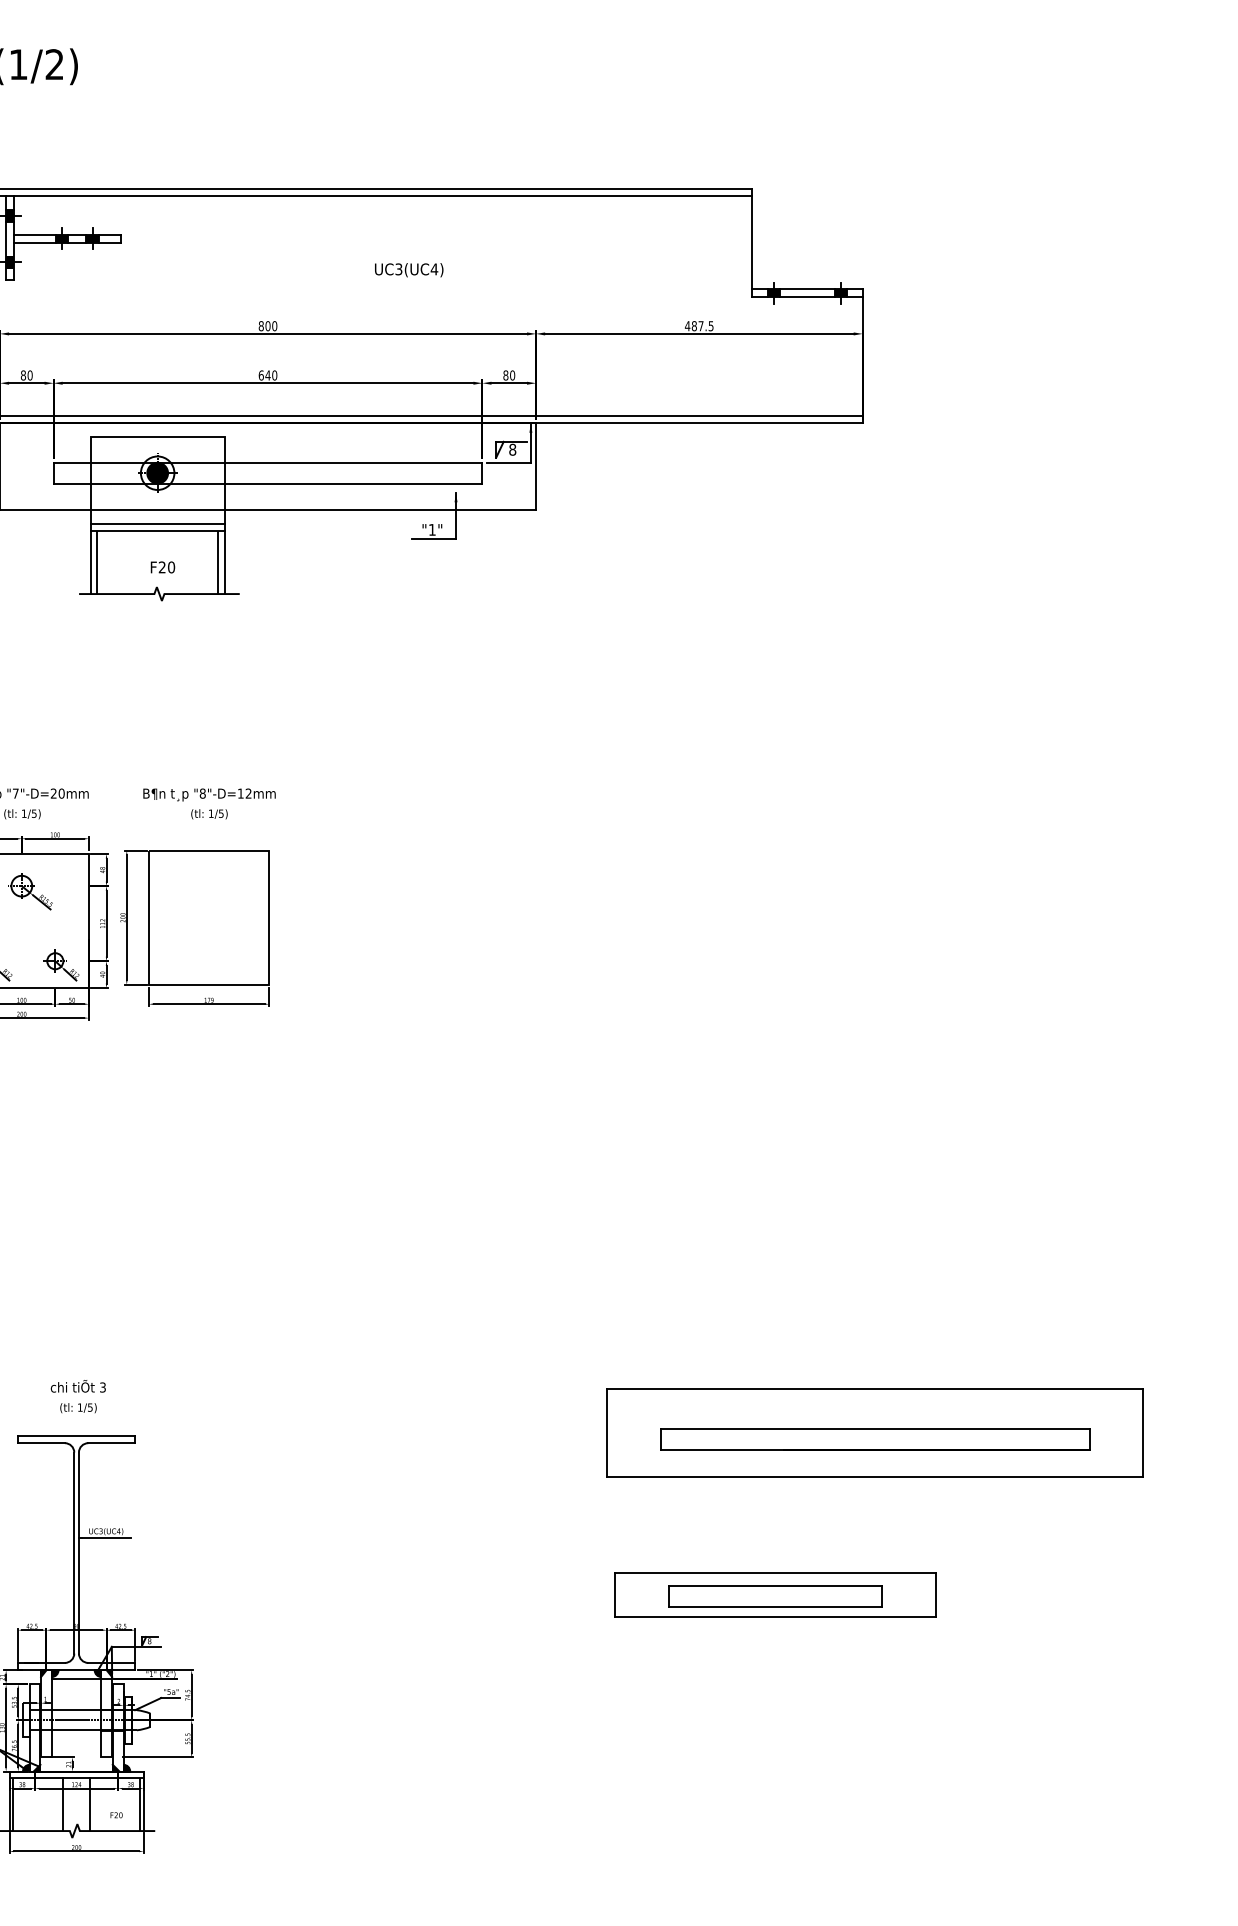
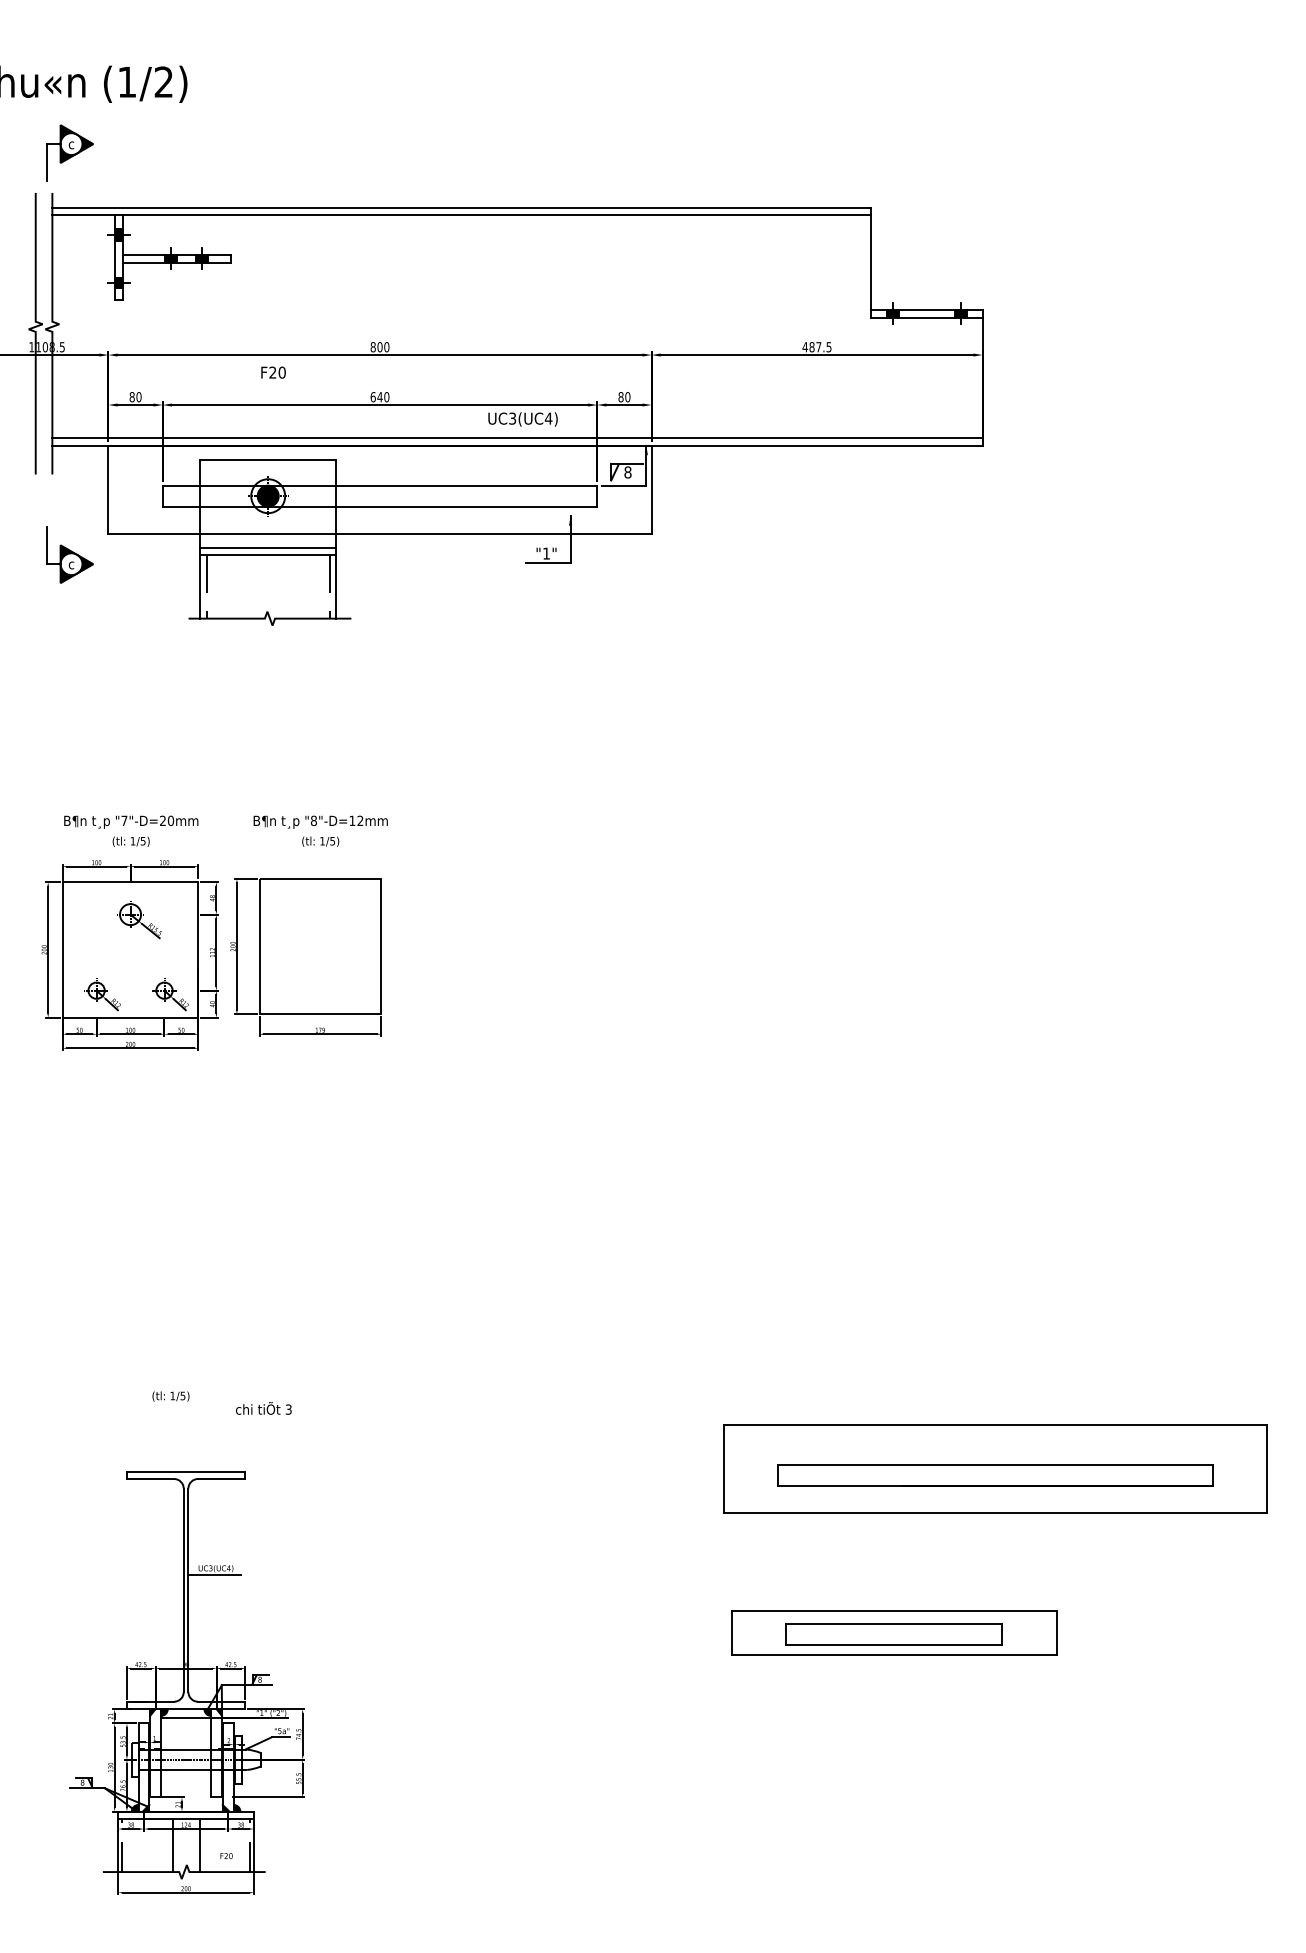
text: (408, 270) -> (522, 419), moved
text: (162, 567) -> (273, 372), moved
text: (78, 1386) -> (263, 1408), moved
text: (78, 1408) -> (170, 1396), moved

